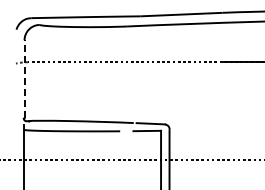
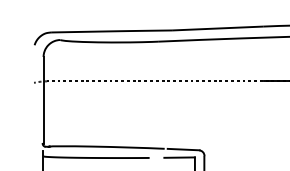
line: (24, 78) -> (43, 99), dashed -> solid

